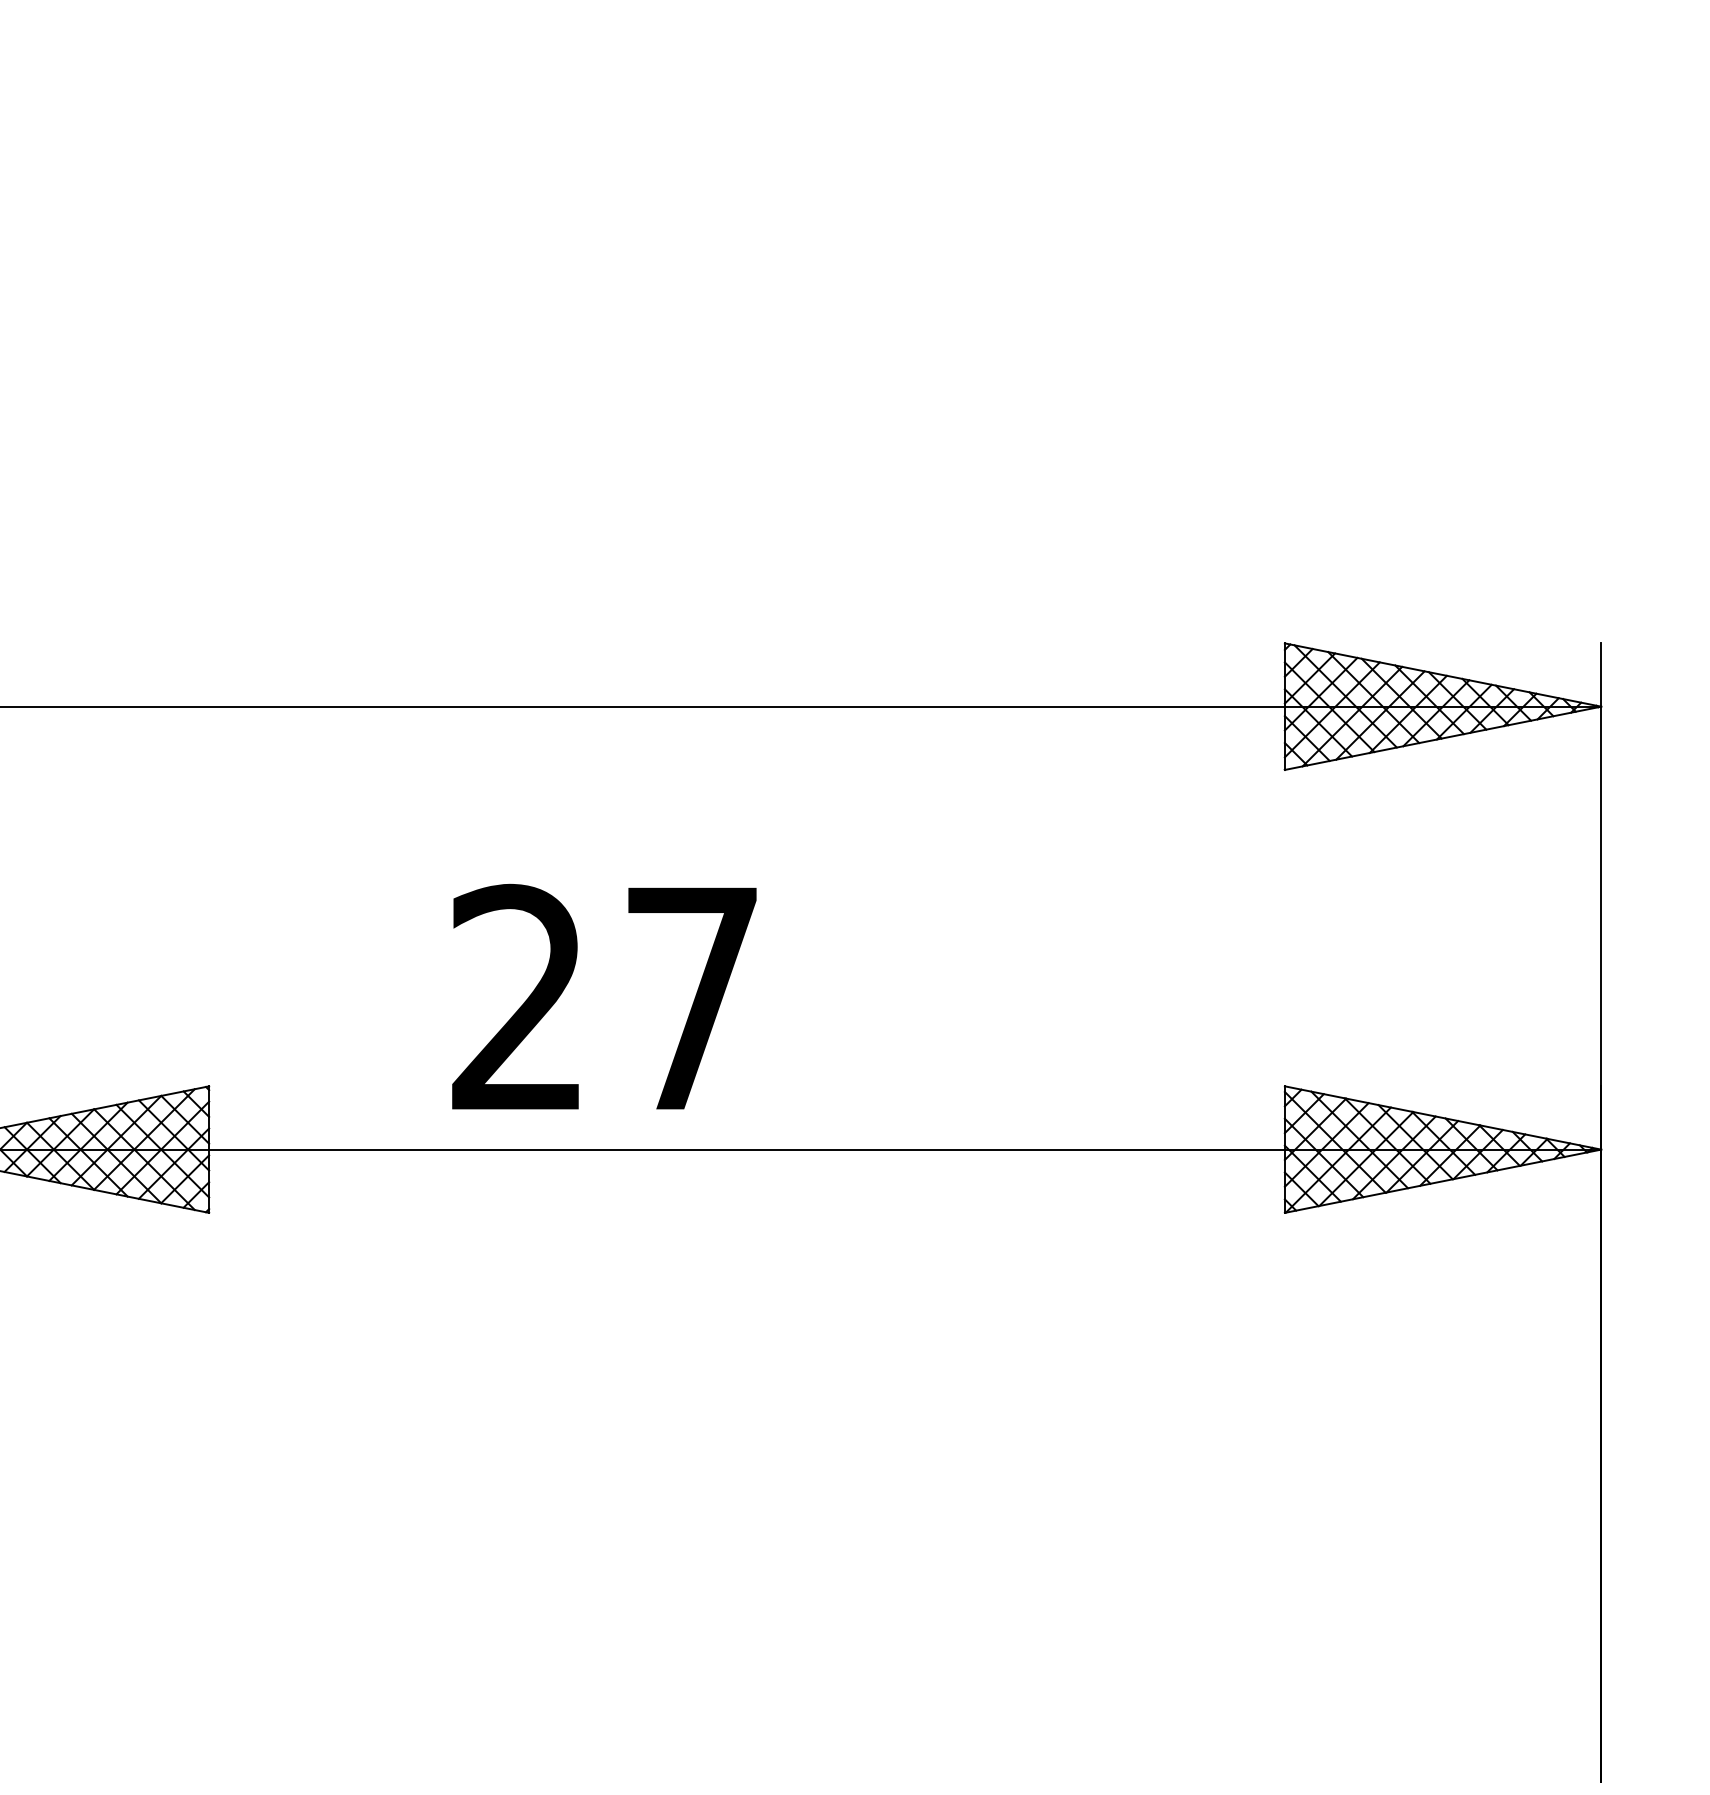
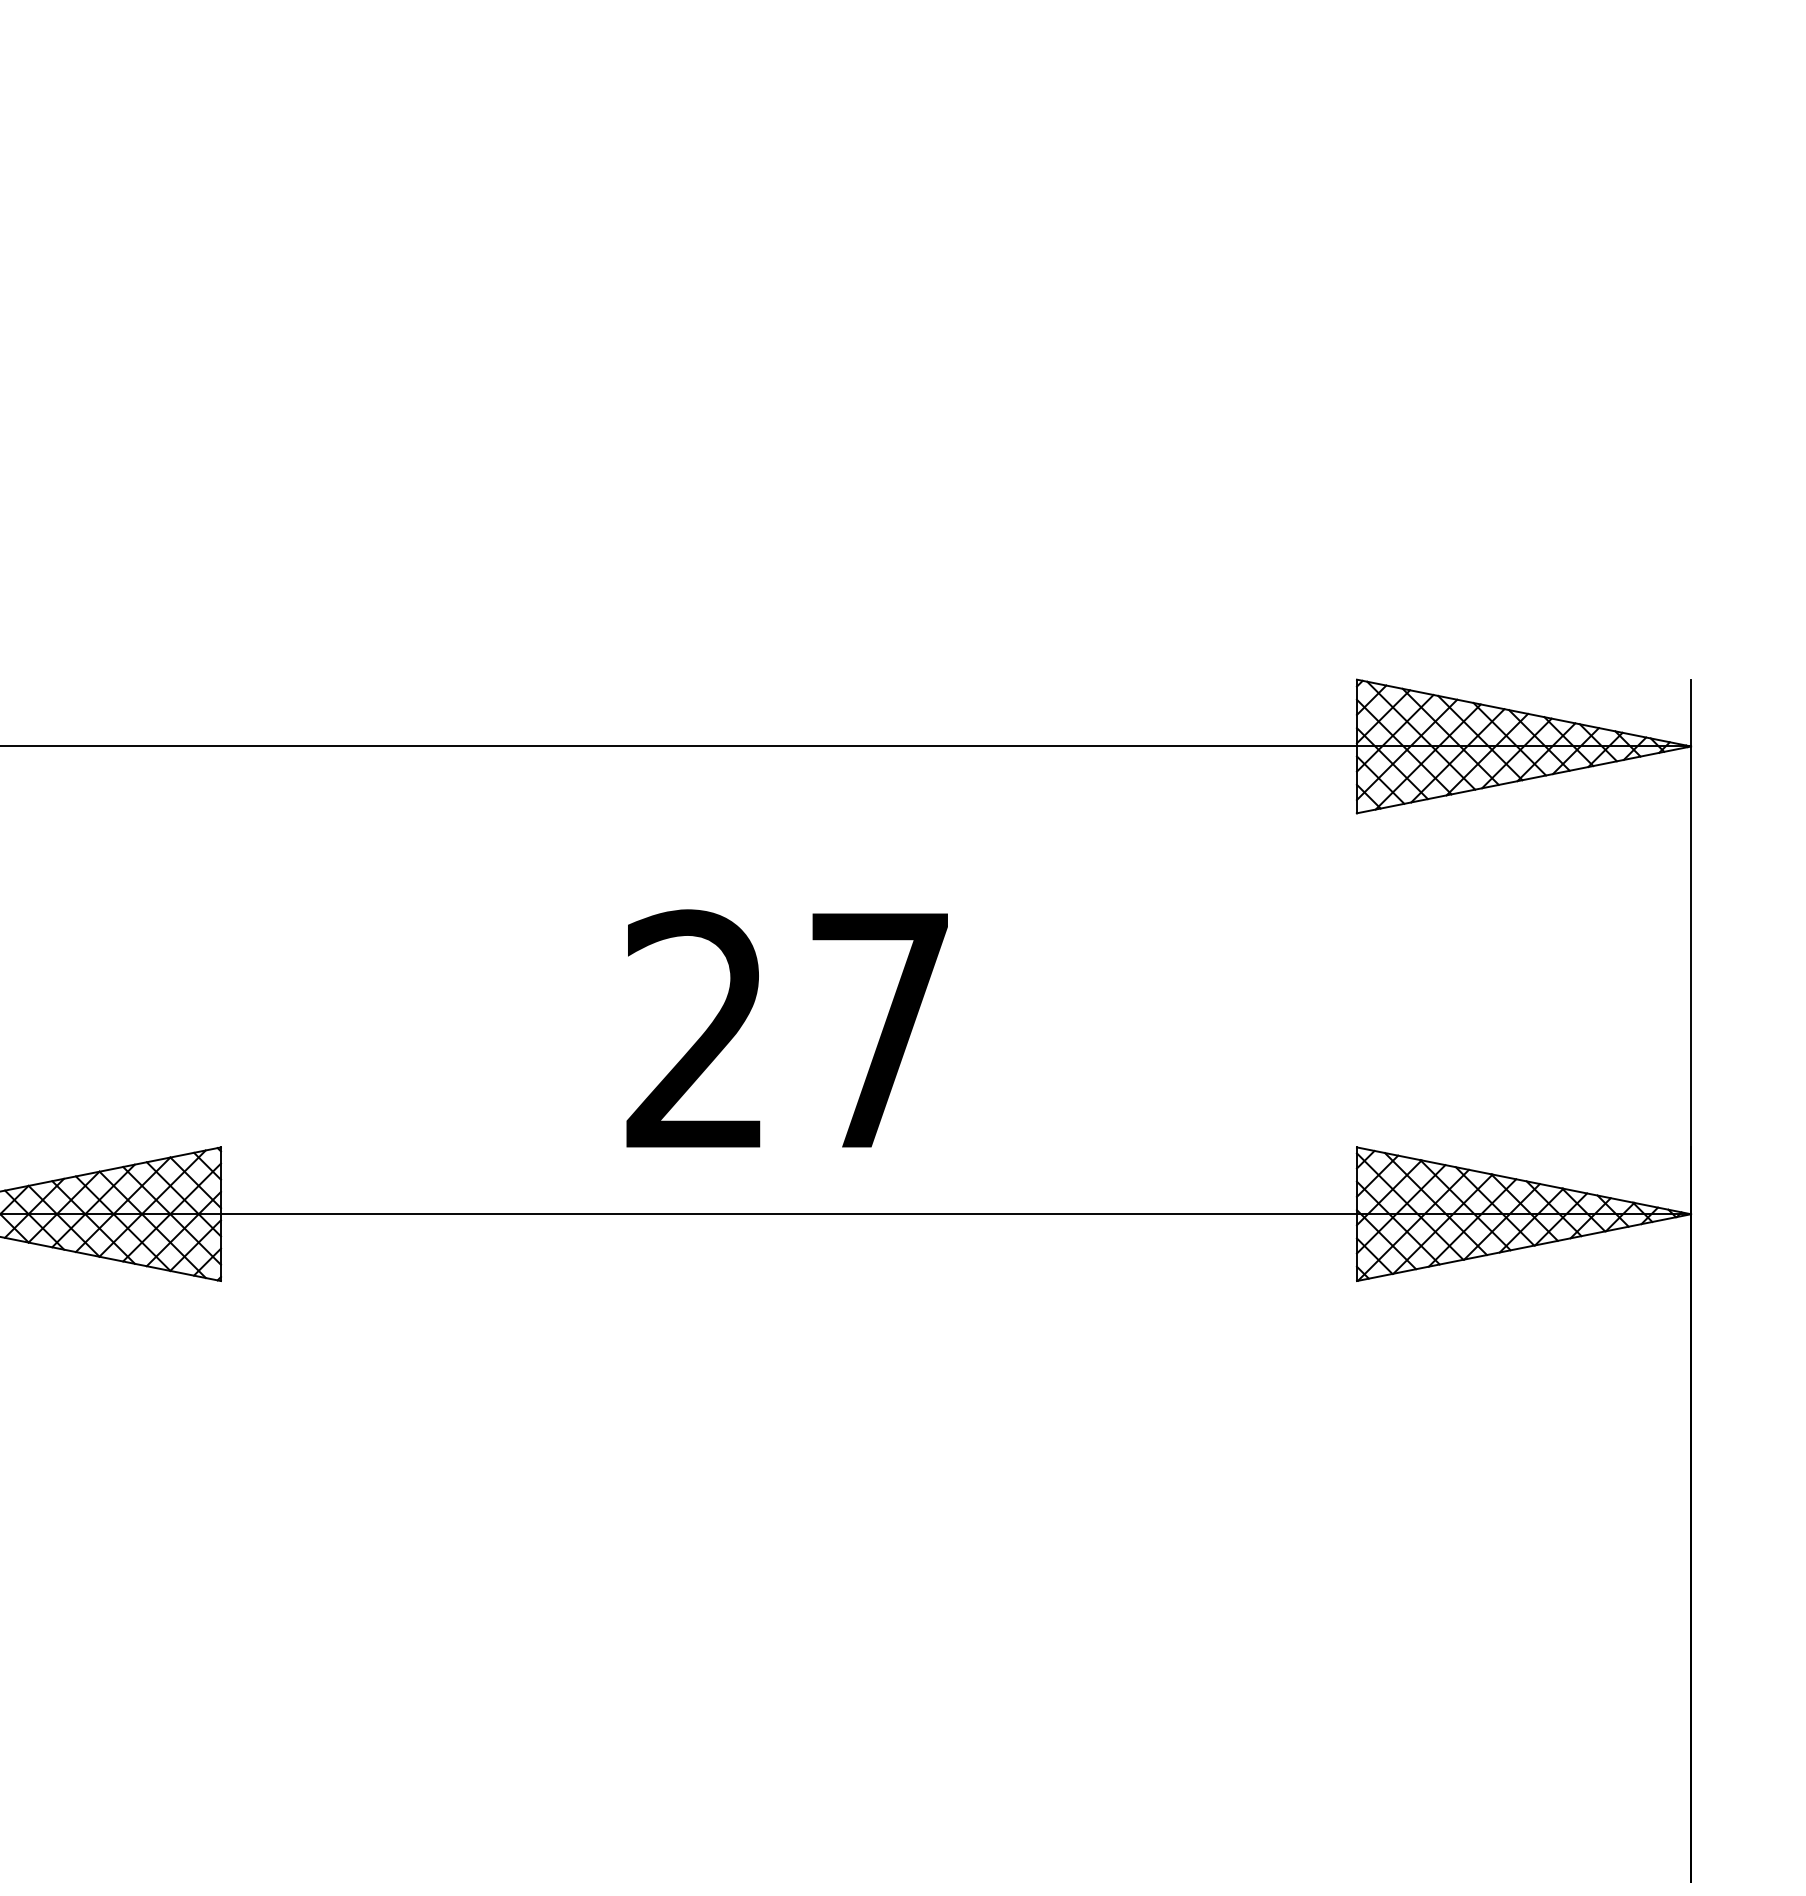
text: (604, 996) -> (787, 1028), moved

